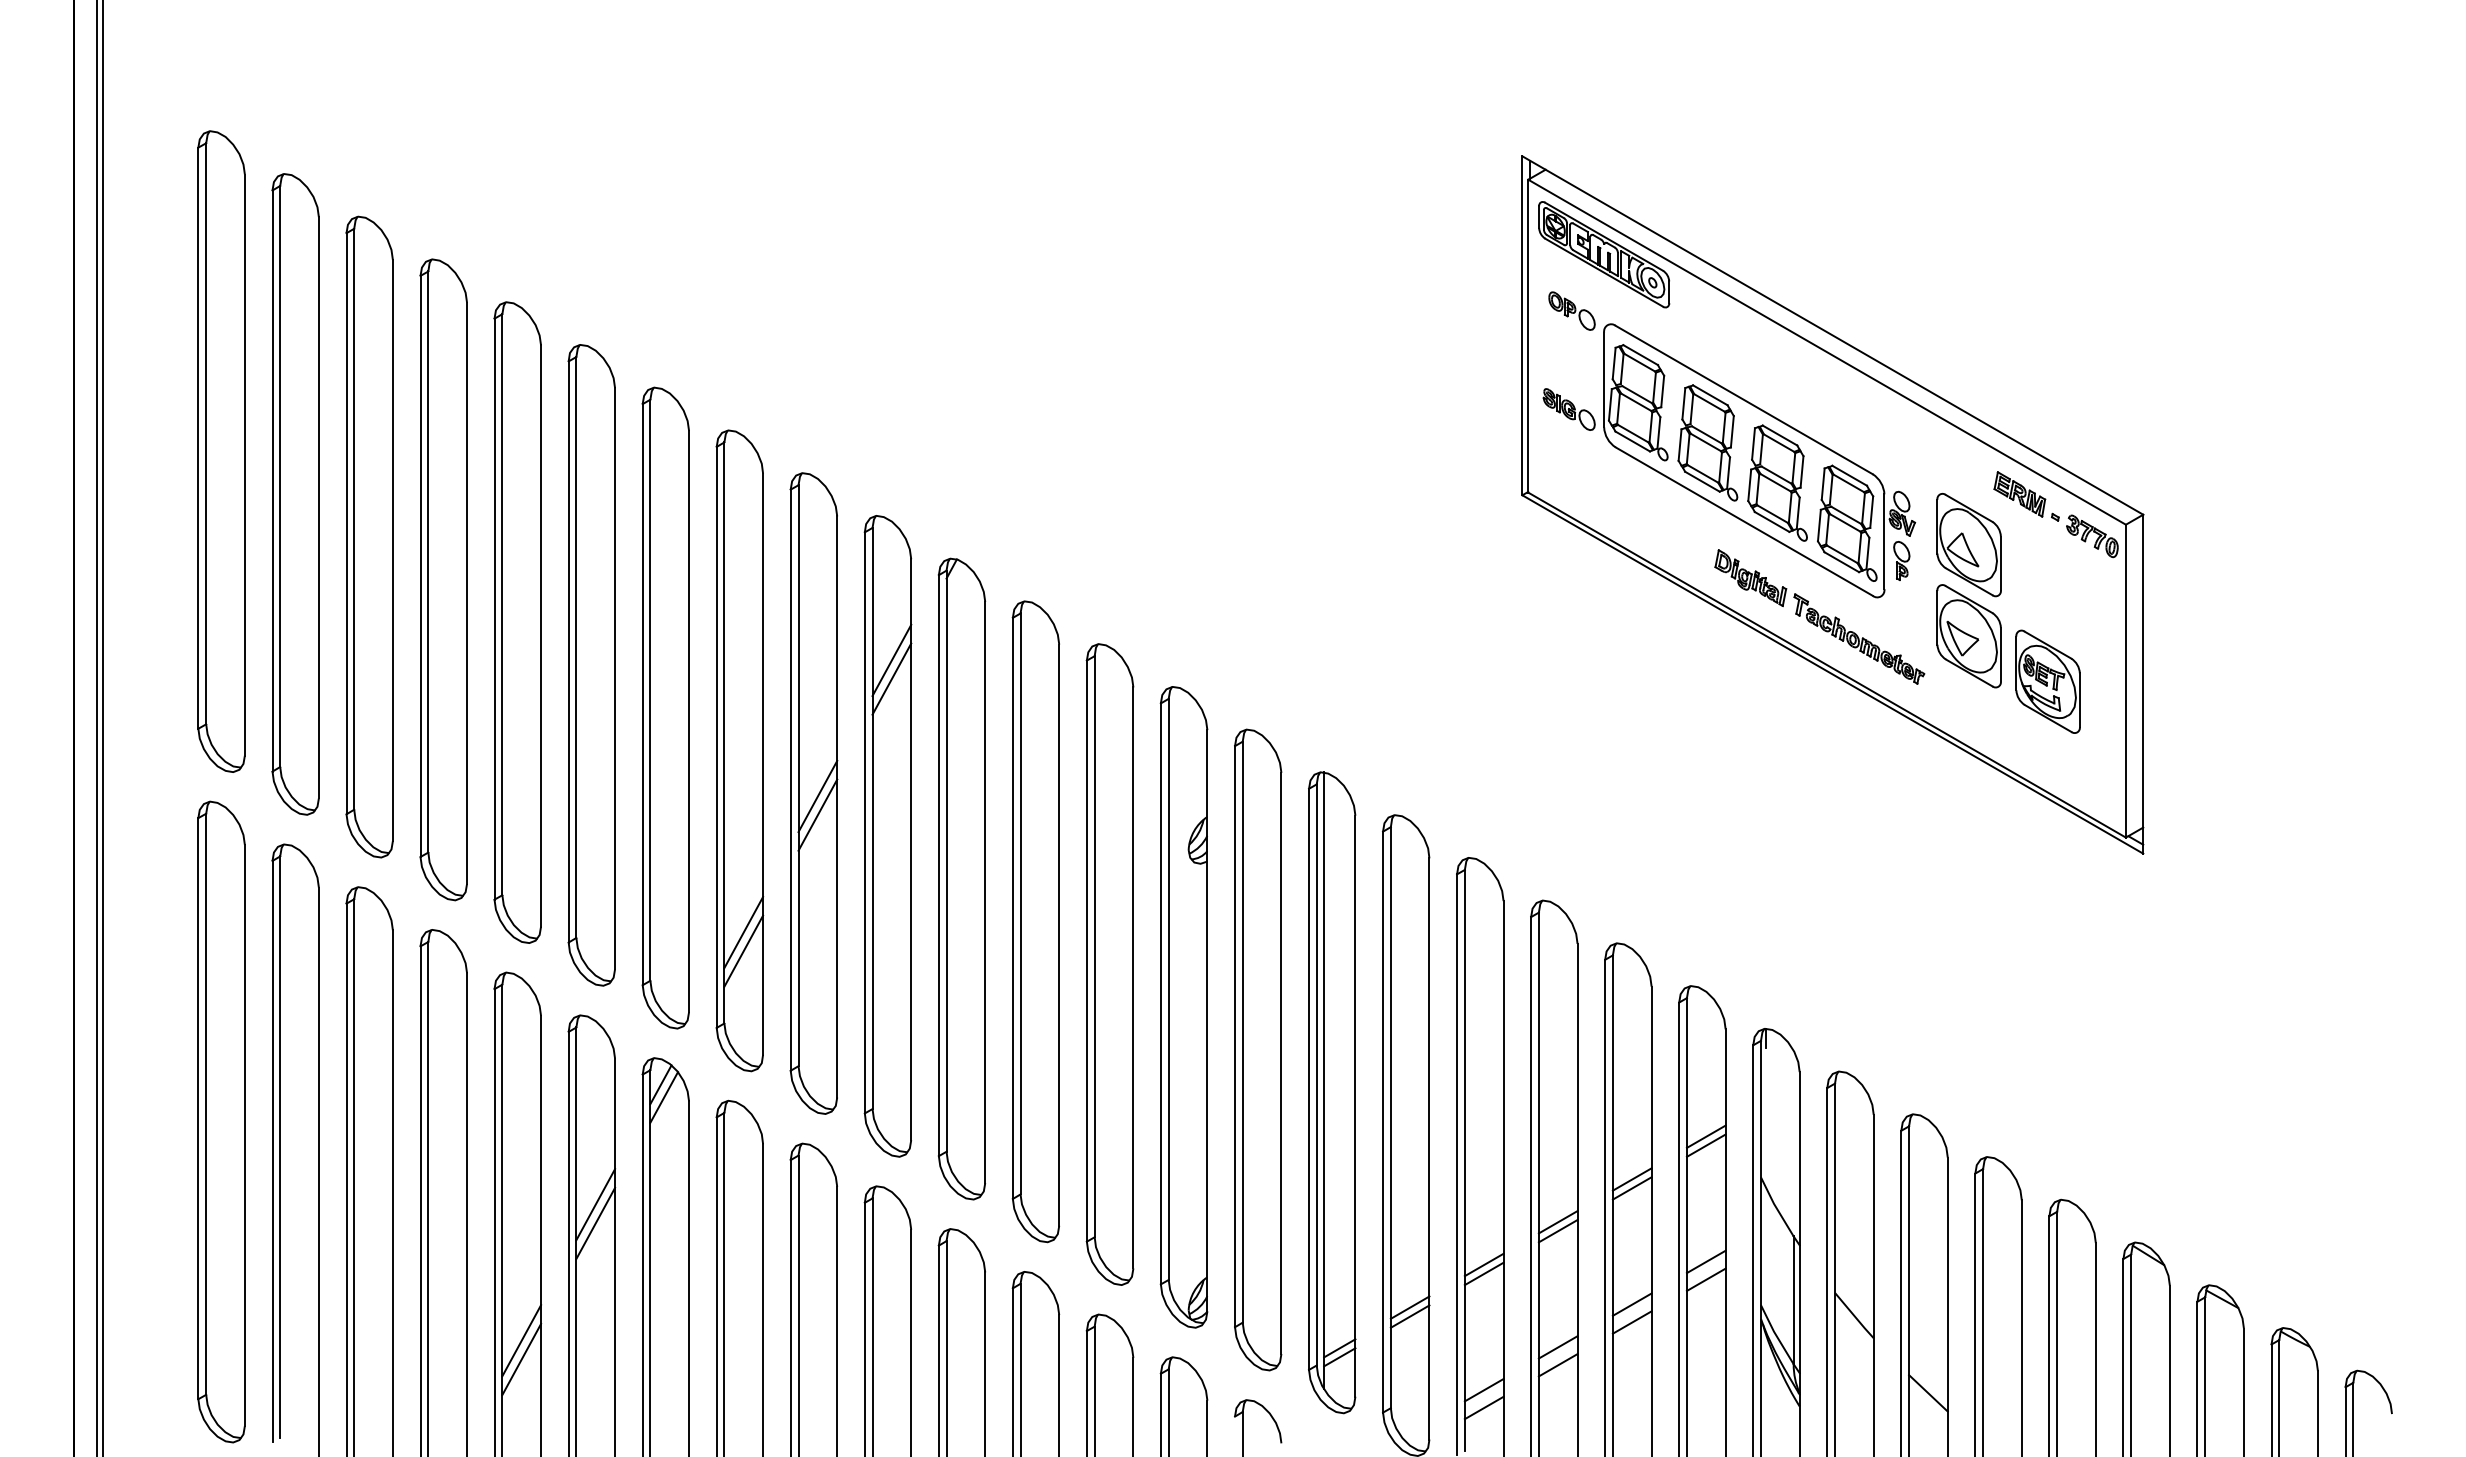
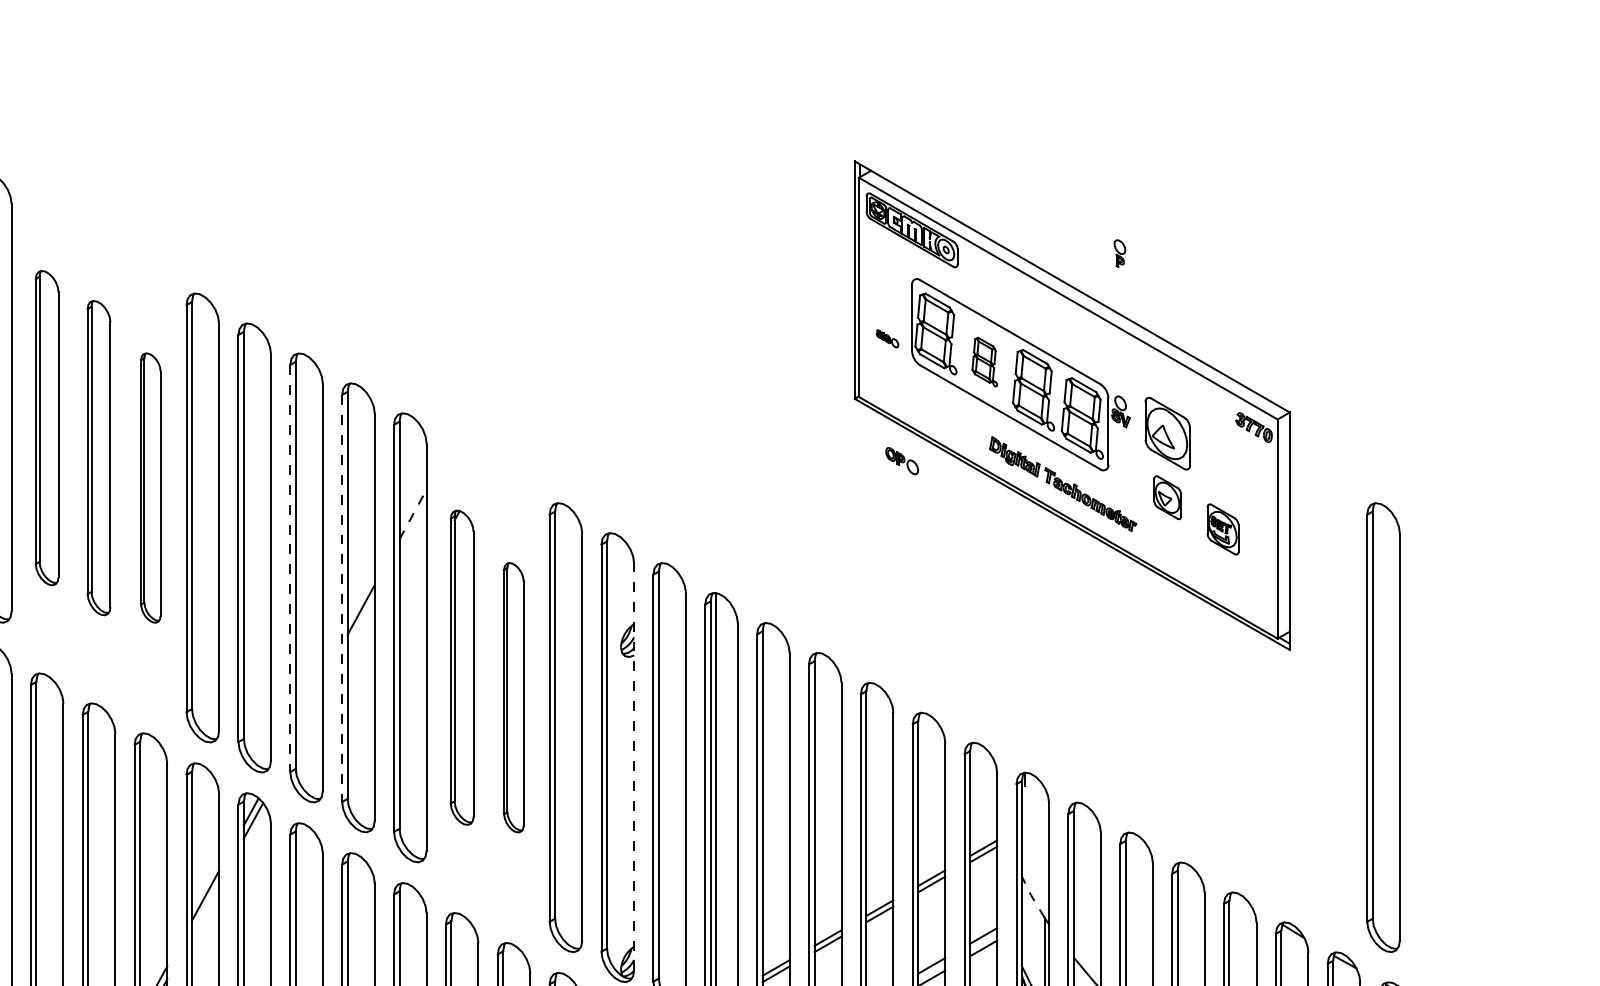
part: (1571, 310) -> (901, 460), moved
part: (1568, 409) -> (887, 338), size x0.6
part: (1707, 442) -> (984, 361), size x0.6
part: (2026, 496) -> (1207, 399), removed
part: (369, 536) -> (47, 427), size x0.7
part: (1901, 560) -> (1119, 253), moved
part: (443, 579) -> (98, 457), size x0.7
part: (517, 622) -> (150, 487), size x0.6
part: (1968, 636) -> (1167, 497), size x0.6
line: (891, 660) -> (412, 514), solid -> dashed
line: (891, 678) -> (412, 527), removed
part: (2047, 681) -> (1222, 529), size x0.7
line: (716, 737) -> (290, 568), solid -> dashed
line: (790, 780) -> (342, 598), solid -> dashed
line: (817, 814) -> (360, 622), removed
part: (961, 878) -> (461, 667), size x0.7
part: (1035, 921) -> (513, 697), size x0.6
line: (743, 932) -> (309, 705), removed
line: (743, 950) -> (309, 717), removed
part: (2276, 964) -> (1383, 727), added
line: (1207, 1020) -> (634, 766), solid -> dashed
line: (1776, 1207) -> (1032, 897), solid -> dashed
line: (595, 1223) -> (205, 909), removed

